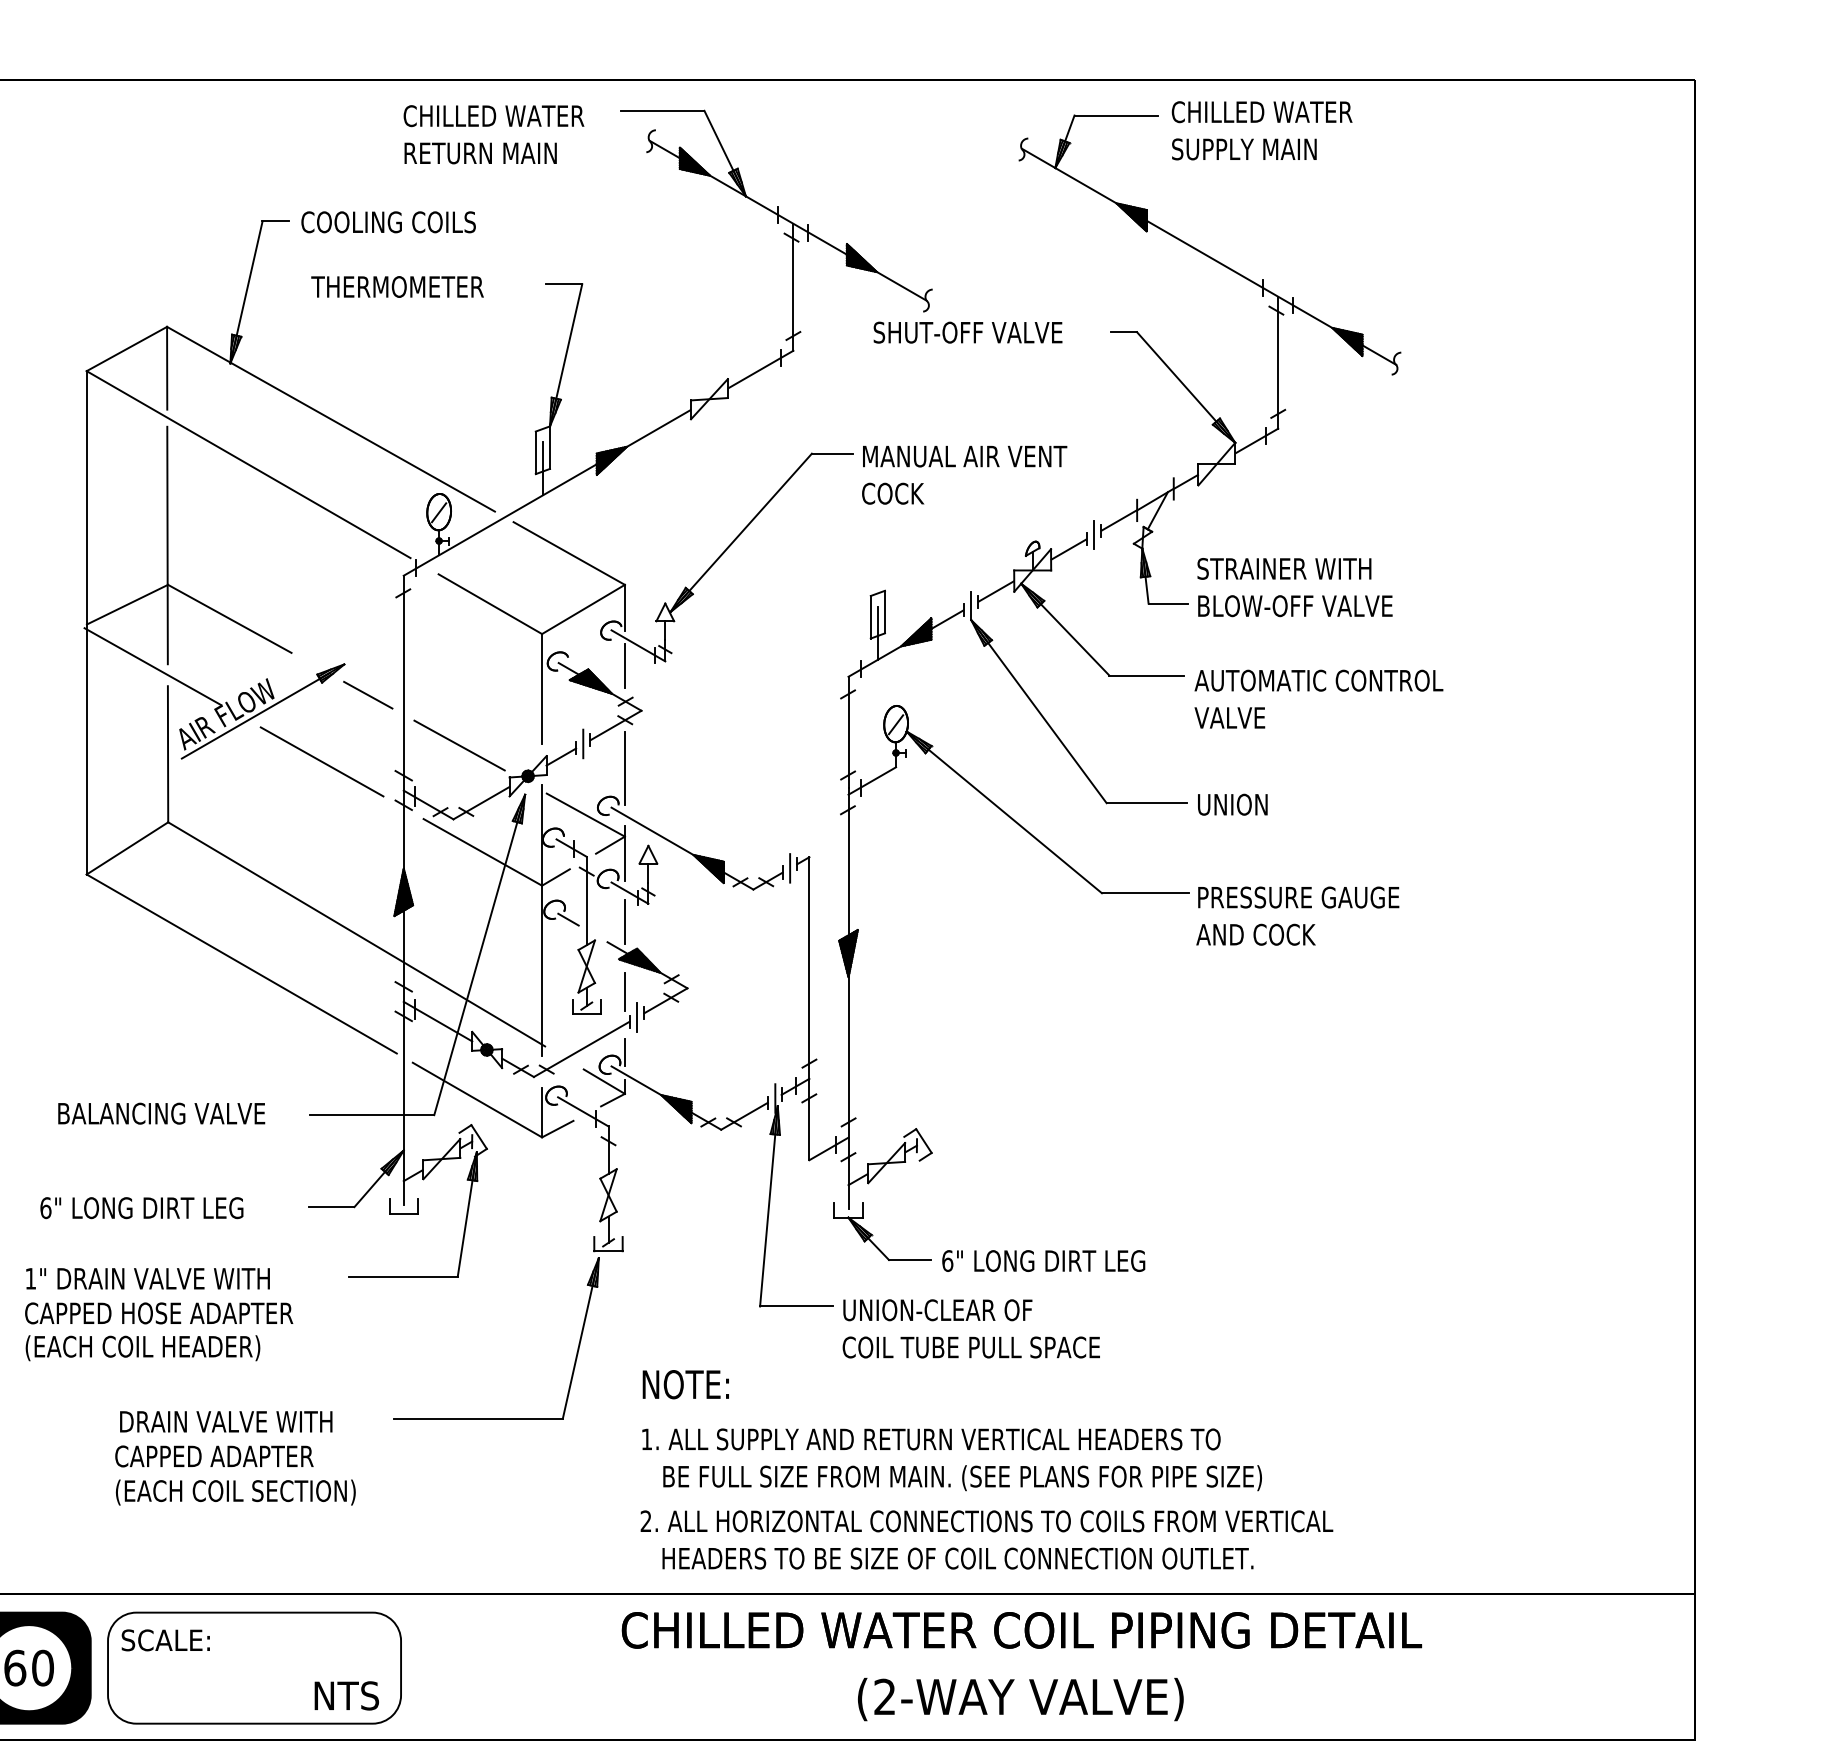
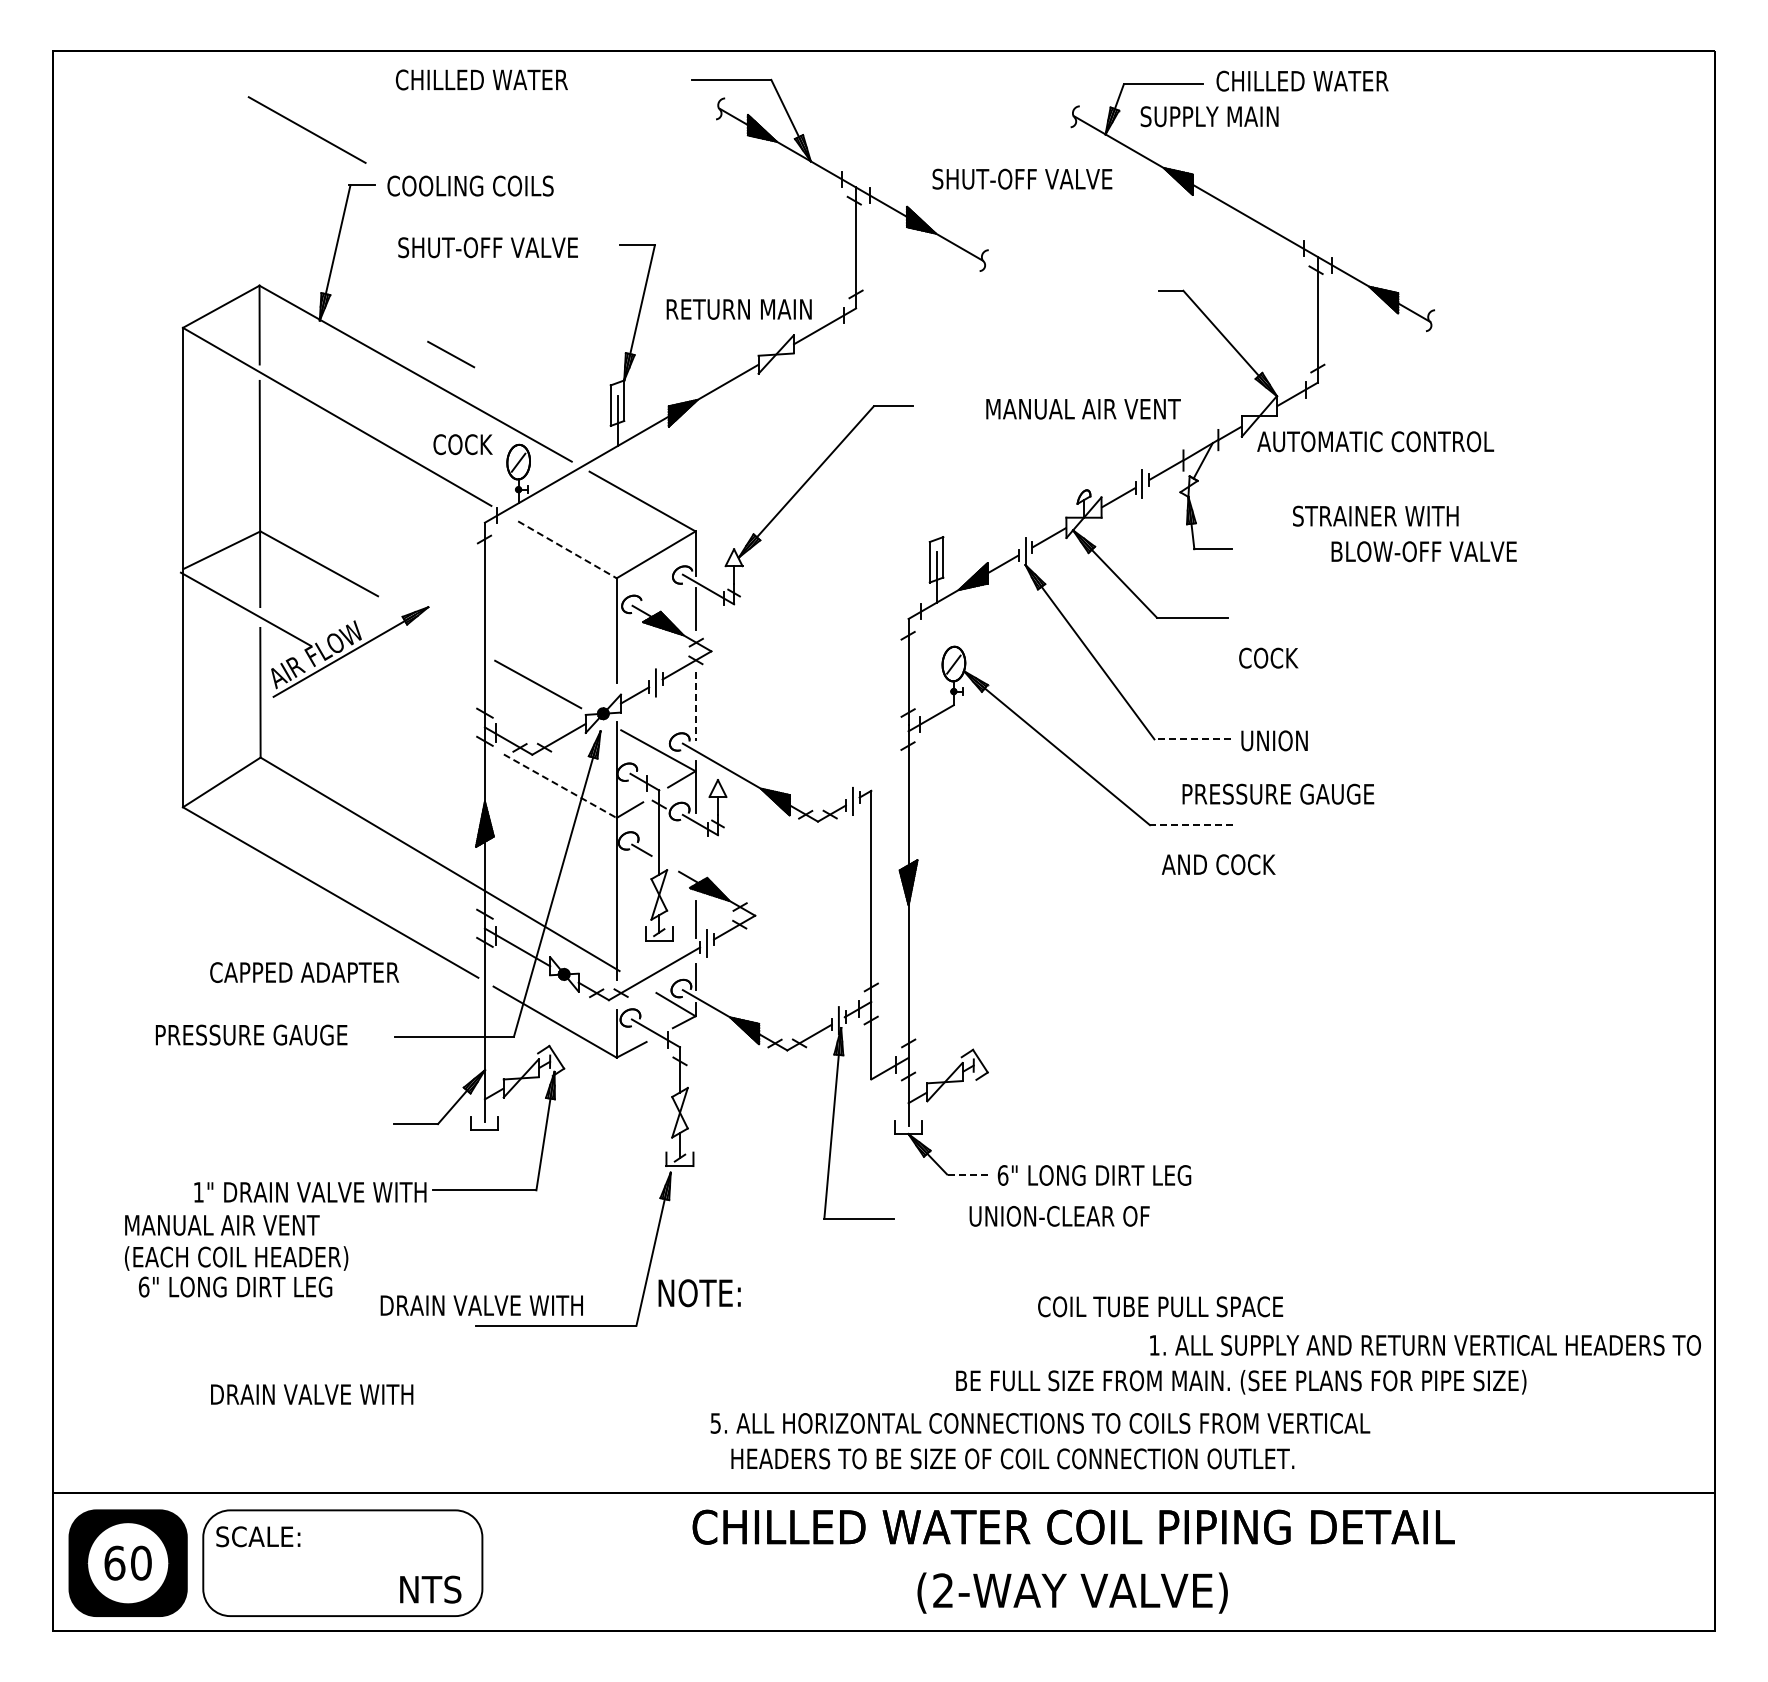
text: (493, 115) -> (481, 79), moved
text: (1244, 149) -> (1209, 116), moved
text: (479, 153) -> (738, 309), moved
text: (405, 286) -> (486, 247), THERMOMETER -> SHUT-OFF VALVE
text: (968, 331) -> (1022, 178), moved
text: (964, 456) -> (1083, 409), moved
text: (892, 493) -> (462, 444), moved
text: (1284, 568) -> (1375, 515), moved
line: (490, 603) -> (567, 549), solid -> dashed
text: (1294, 605) -> (1423, 551), moved
text: (1318, 680) -> (1375, 441), moved
line: (368, 695) -> (451, 354), moved
text: (1229, 717) -> (1271, 657), VALVE -> COCK
line: (321, 761) -> (306, 129), moved
line: (624, 768) -> (695, 706), solid -> dashed
line: (1146, 803) -> (1192, 739), solid -> dashed
line: (483, 852) -> (560, 786), solid -> dashed
line: (1145, 893) -> (1191, 825), solid -> dashed
text: (1298, 896) -> (1278, 793), moved
line: (624, 921) -> (695, 852), removed
text: (1255, 934) -> (1218, 864), moved
text: (162, 1113) -> (255, 1034), BALANCING VALVE -> PRESSURE GAUGE
text: (141, 1207) -> (235, 1286), moved
line: (909, 1260) -> (966, 1174), solid -> dashed
text: (148, 1278) -> (310, 1192), moved
text: (937, 1310) -> (1059, 1216), moved
text: (158, 1312) -> (251, 1224), CAPPED HOSE ADAPTER -> MANUAL AIR VENT
text: (971, 1347) -> (1160, 1306), moved
text: (685, 1384) -> (699, 1293), moved
text: (225, 1421) -> (481, 1305), moved
text: (931, 1439) -> (1425, 1345), moved
text: (214, 1456) -> (304, 972), moved
text: (962, 1478) -> (1241, 1382), moved
text: (235, 1492) -> (324, 1395), (EACH COIL SECTION) -> DRAIN VALVE WITH
text: (645, 1521) -> (715, 1423), 2. -> 5.

